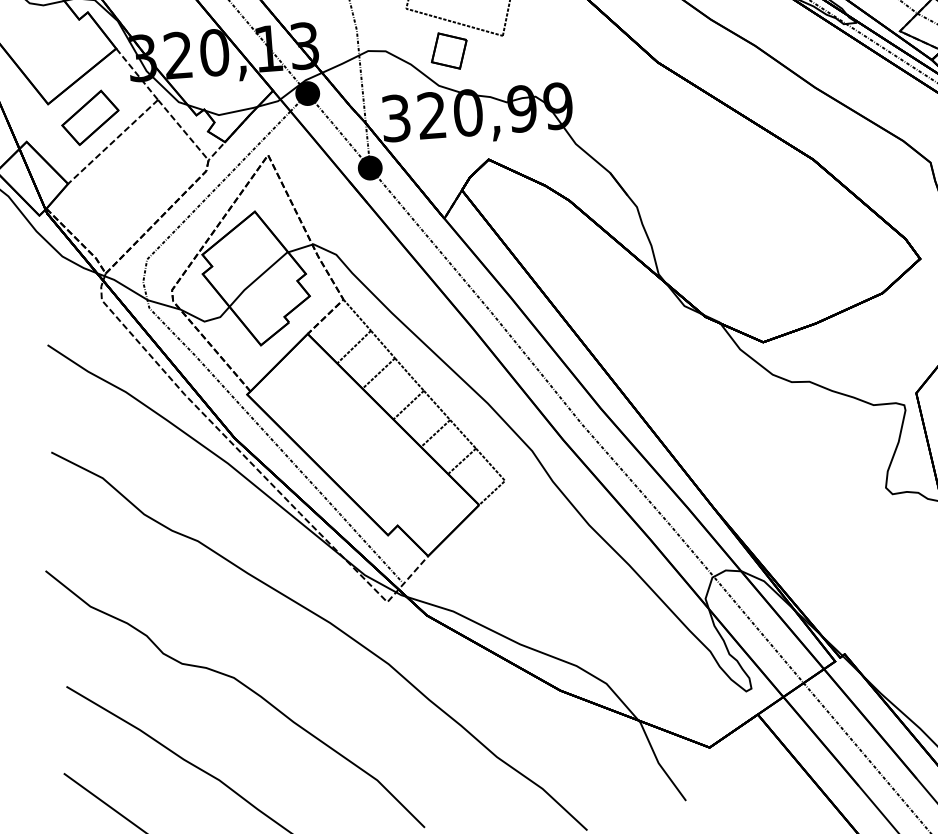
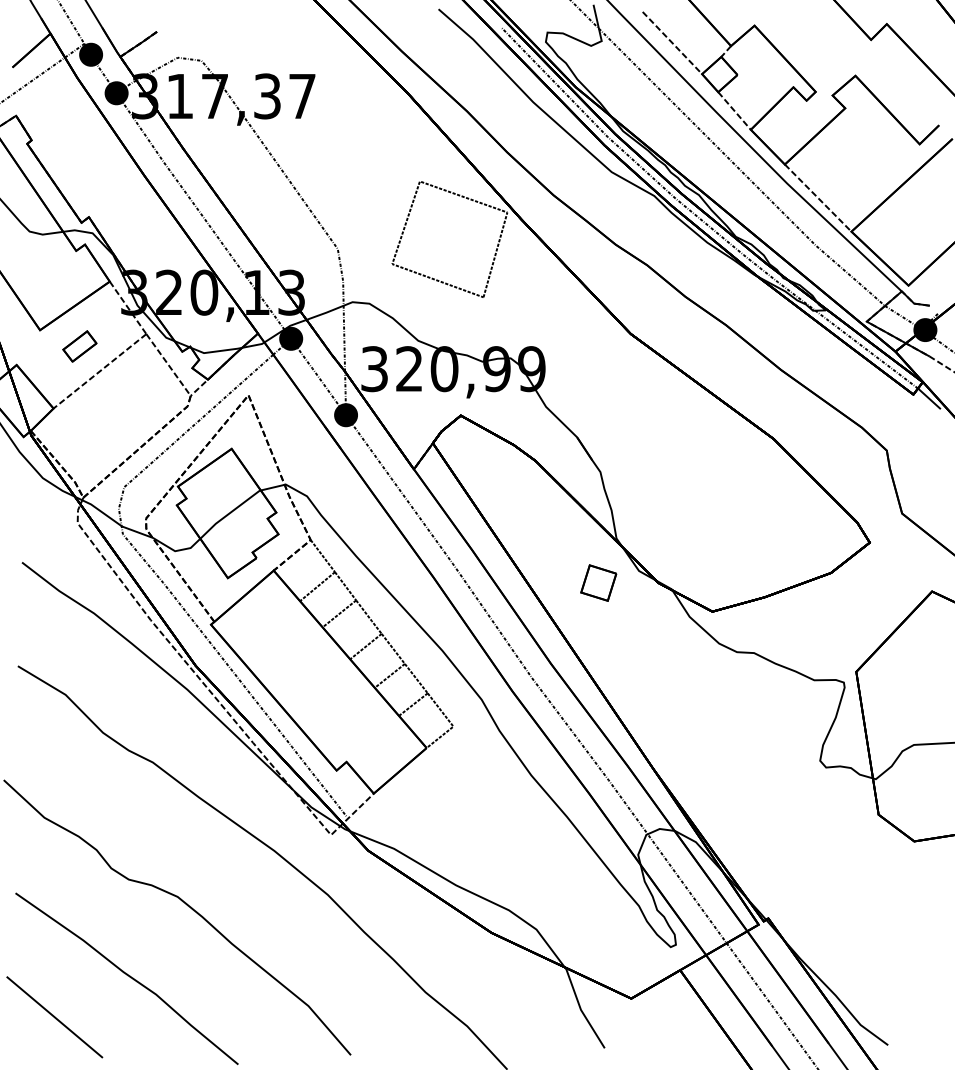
part: (448, 50) -> (598, 582), moved
part: (90, 117) -> (79, 346), size x0.6

